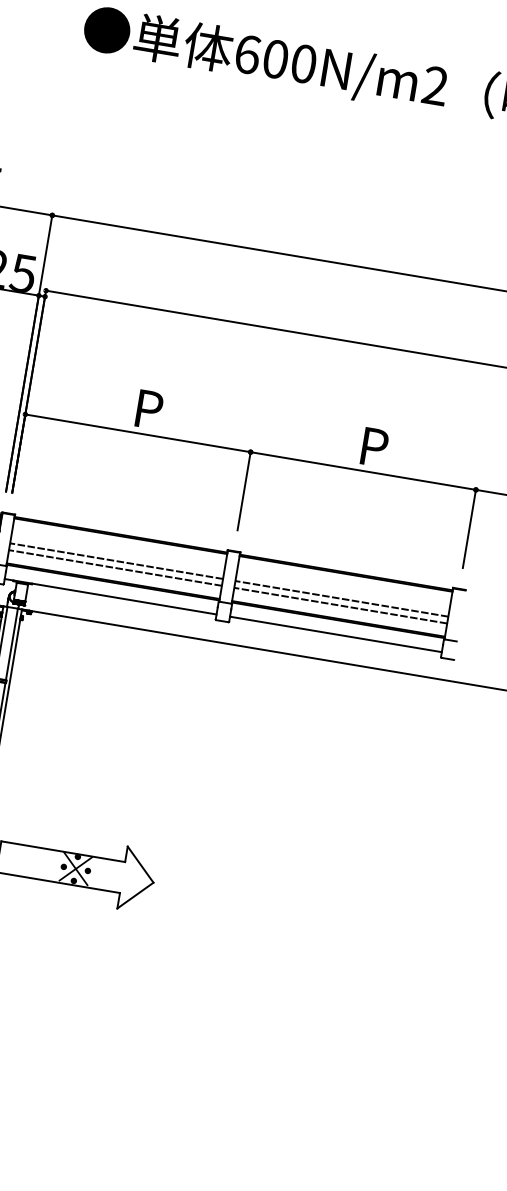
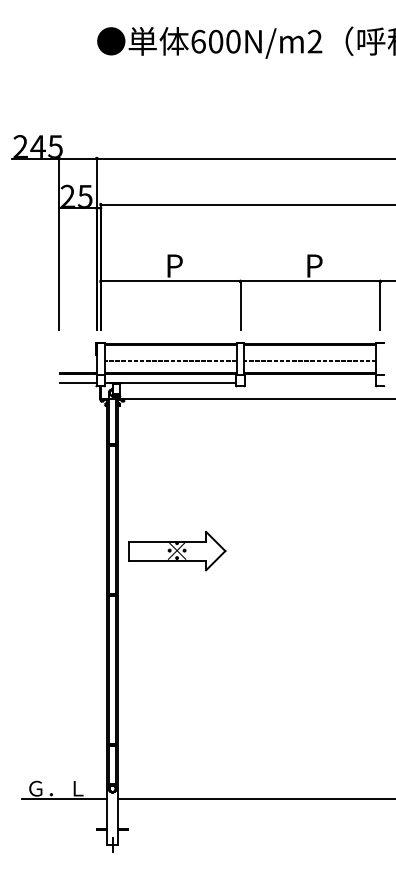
line: (115, 567) -> (170, 364), removed
line: (341, 604) -> (310, 364), removed
line: (336, 633) -> (310, 382), removed

